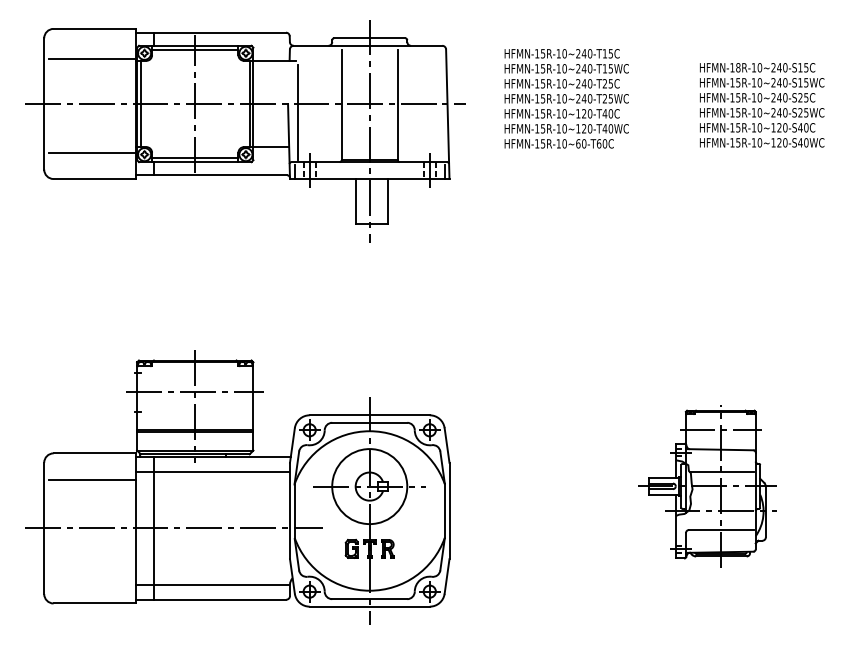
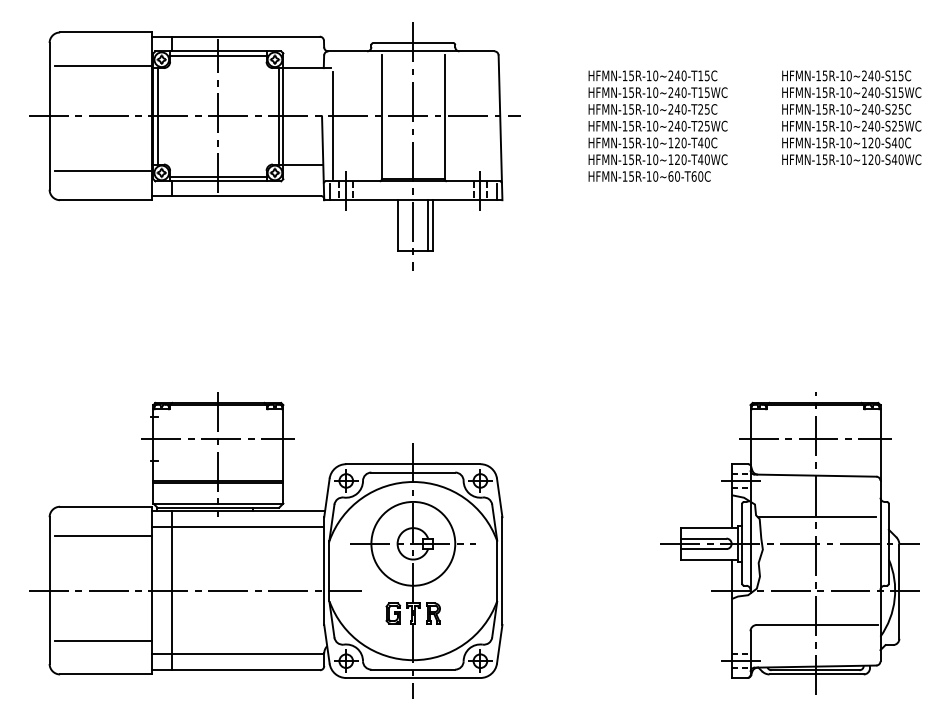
text: (738, 67) -> (825, 75), HFMN-18R-10~240-S15C -> HFMN-15R-10~240-S15C
text: (566, 98) -> (657, 125), moved
line: (383, 201) -> (428, 225), added
part: (707, 485) -> (790, 542), size x1.67
line: (92, 573) -> (103, 640), added

